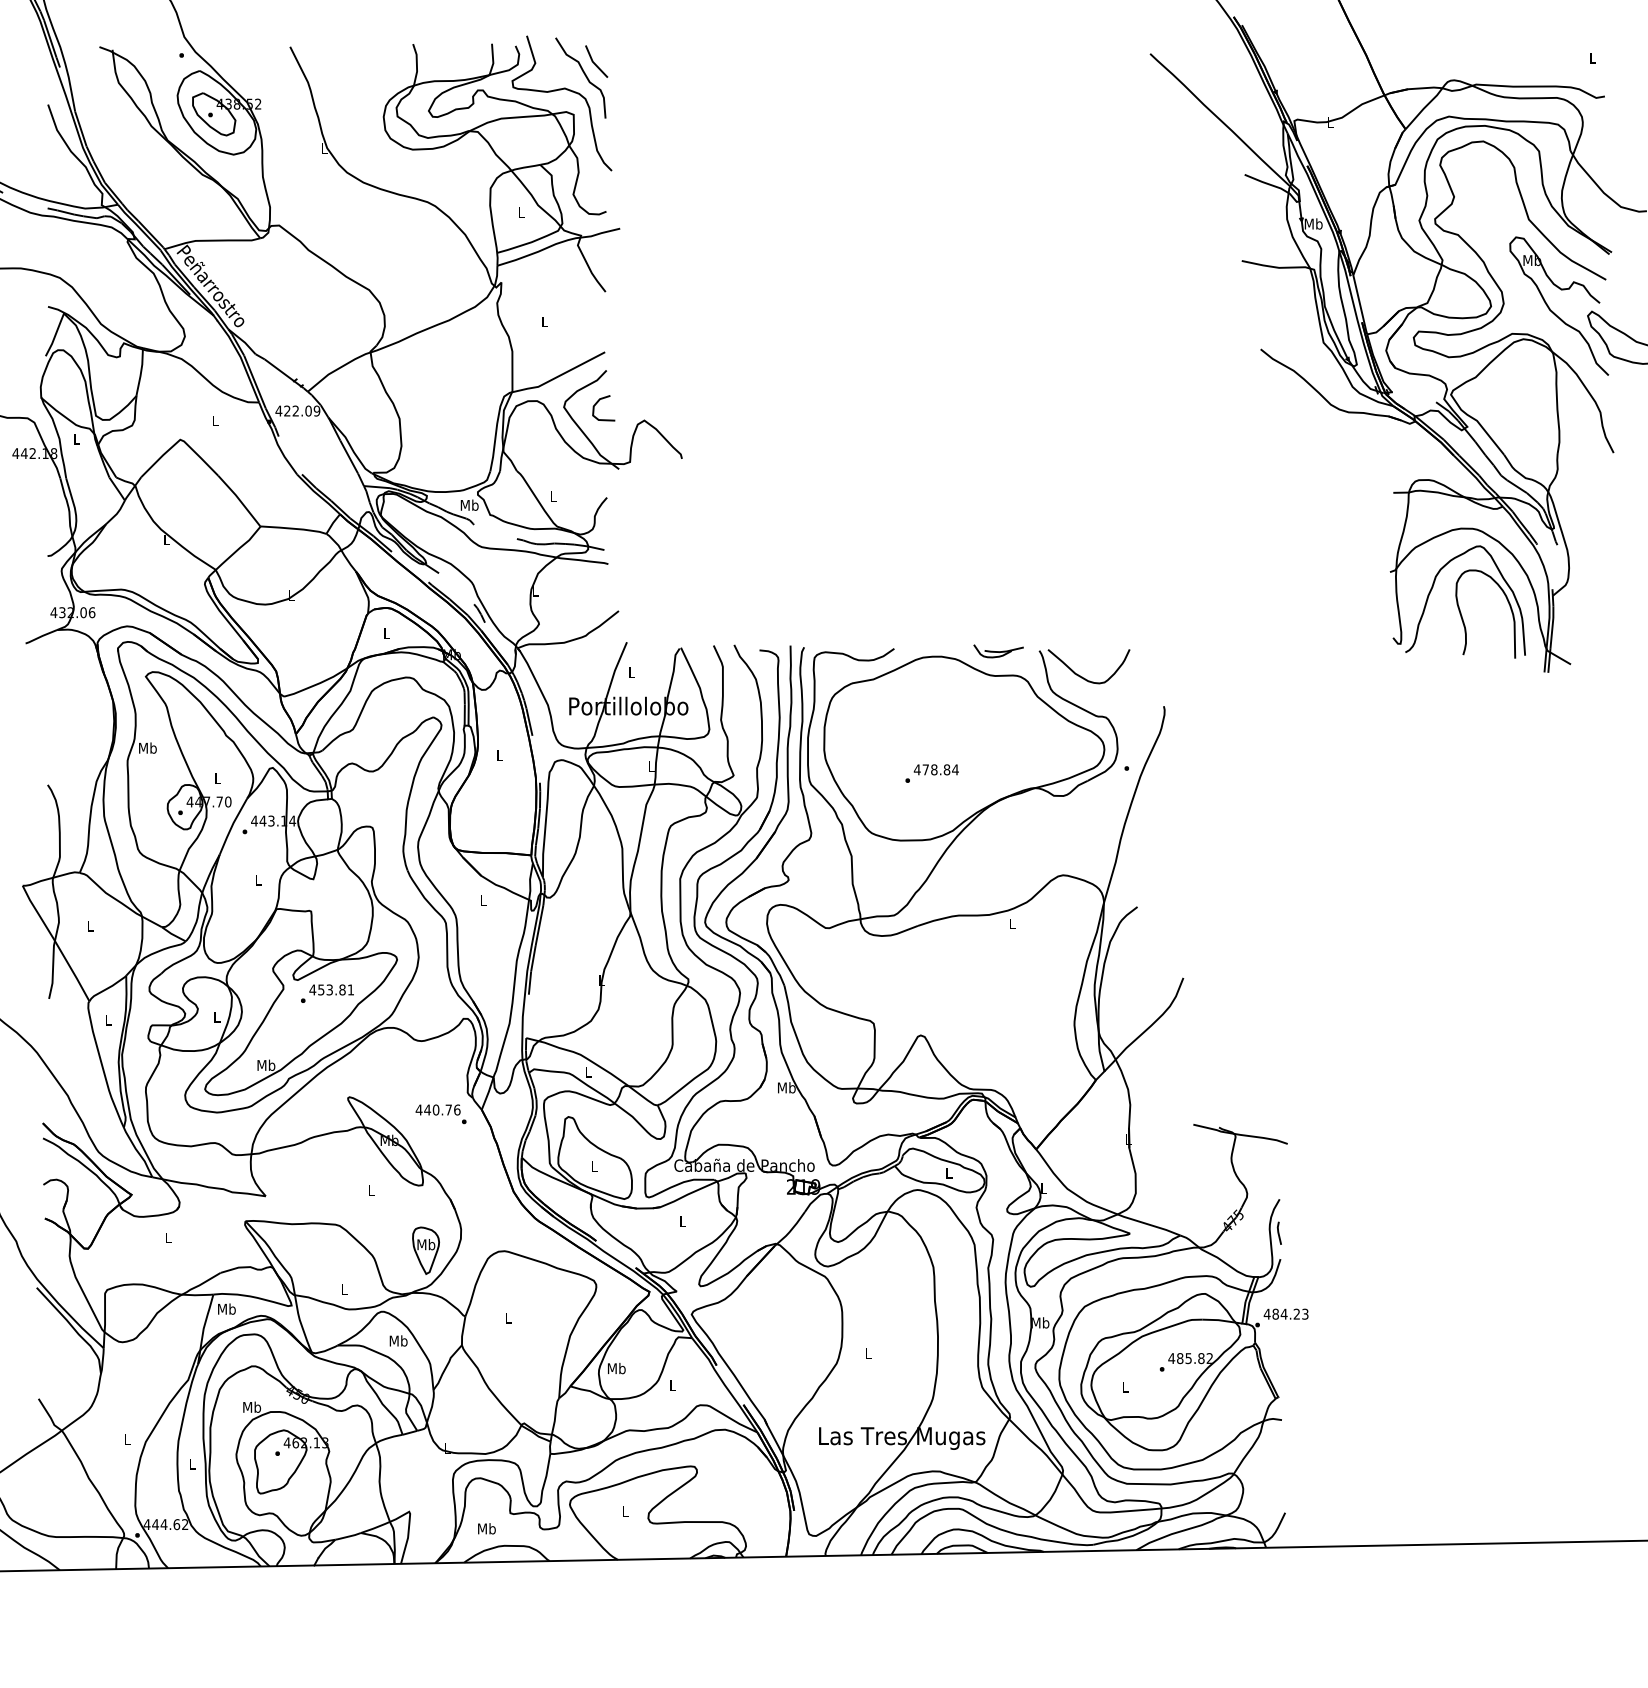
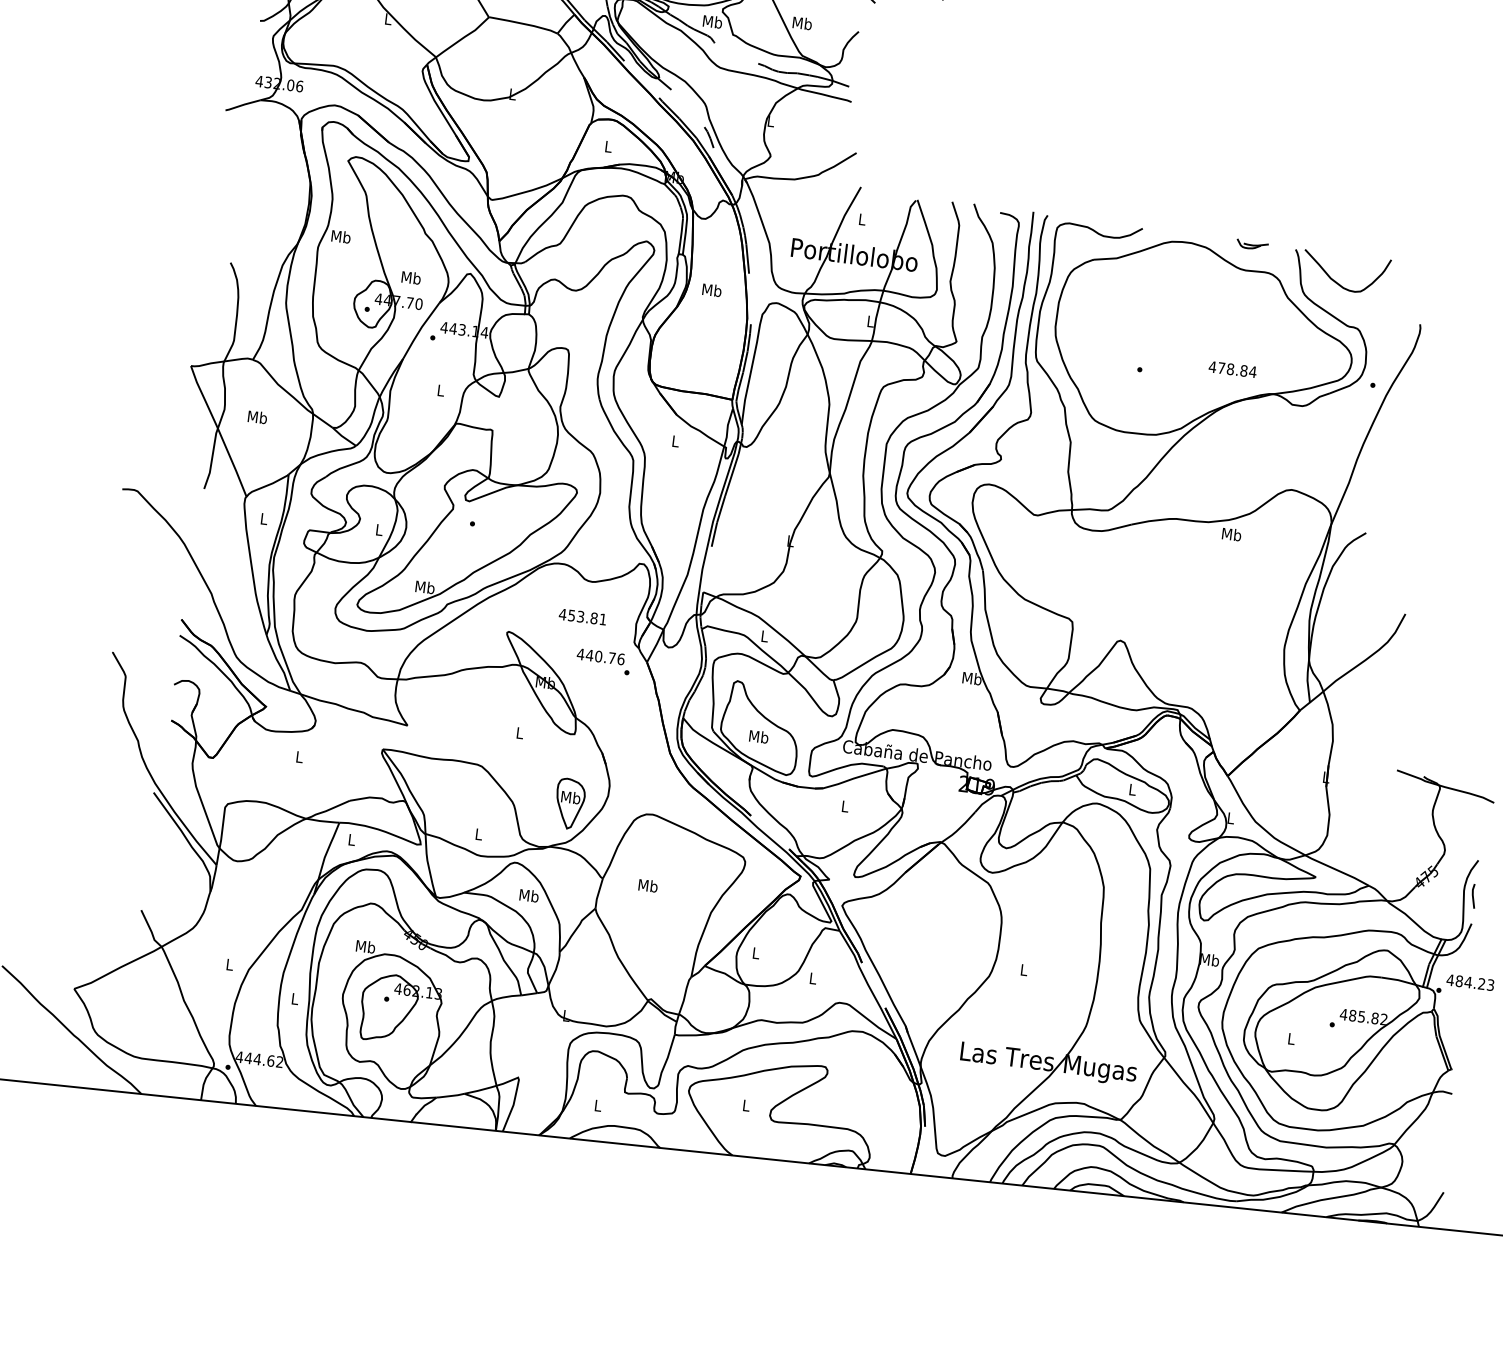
text: (553, 495) -> (802, 22), L -> Mb
part: (998, 651) -> (1252, 245), size x0.6
text: (499, 755) -> (711, 290), L -> Mb
text: (935, 769) -> (1231, 369), moved
text: (217, 778) -> (410, 277), L -> Mb
text: (1012, 923) -> (1231, 534), L -> Mb
text: (90, 925) -> (257, 416), L -> Mb
text: (331, 989) -> (582, 616), moved
text: (594, 1166) -> (758, 736), L -> Mb
text: (226, 1308) -> (351, 839), Mb -> L
text: (508, 1317) -> (648, 885), L -> Mb
text: (616, 1368) -> (755, 953), Mb -> L
text: (486, 1528) -> (597, 1105), Mb -> L

